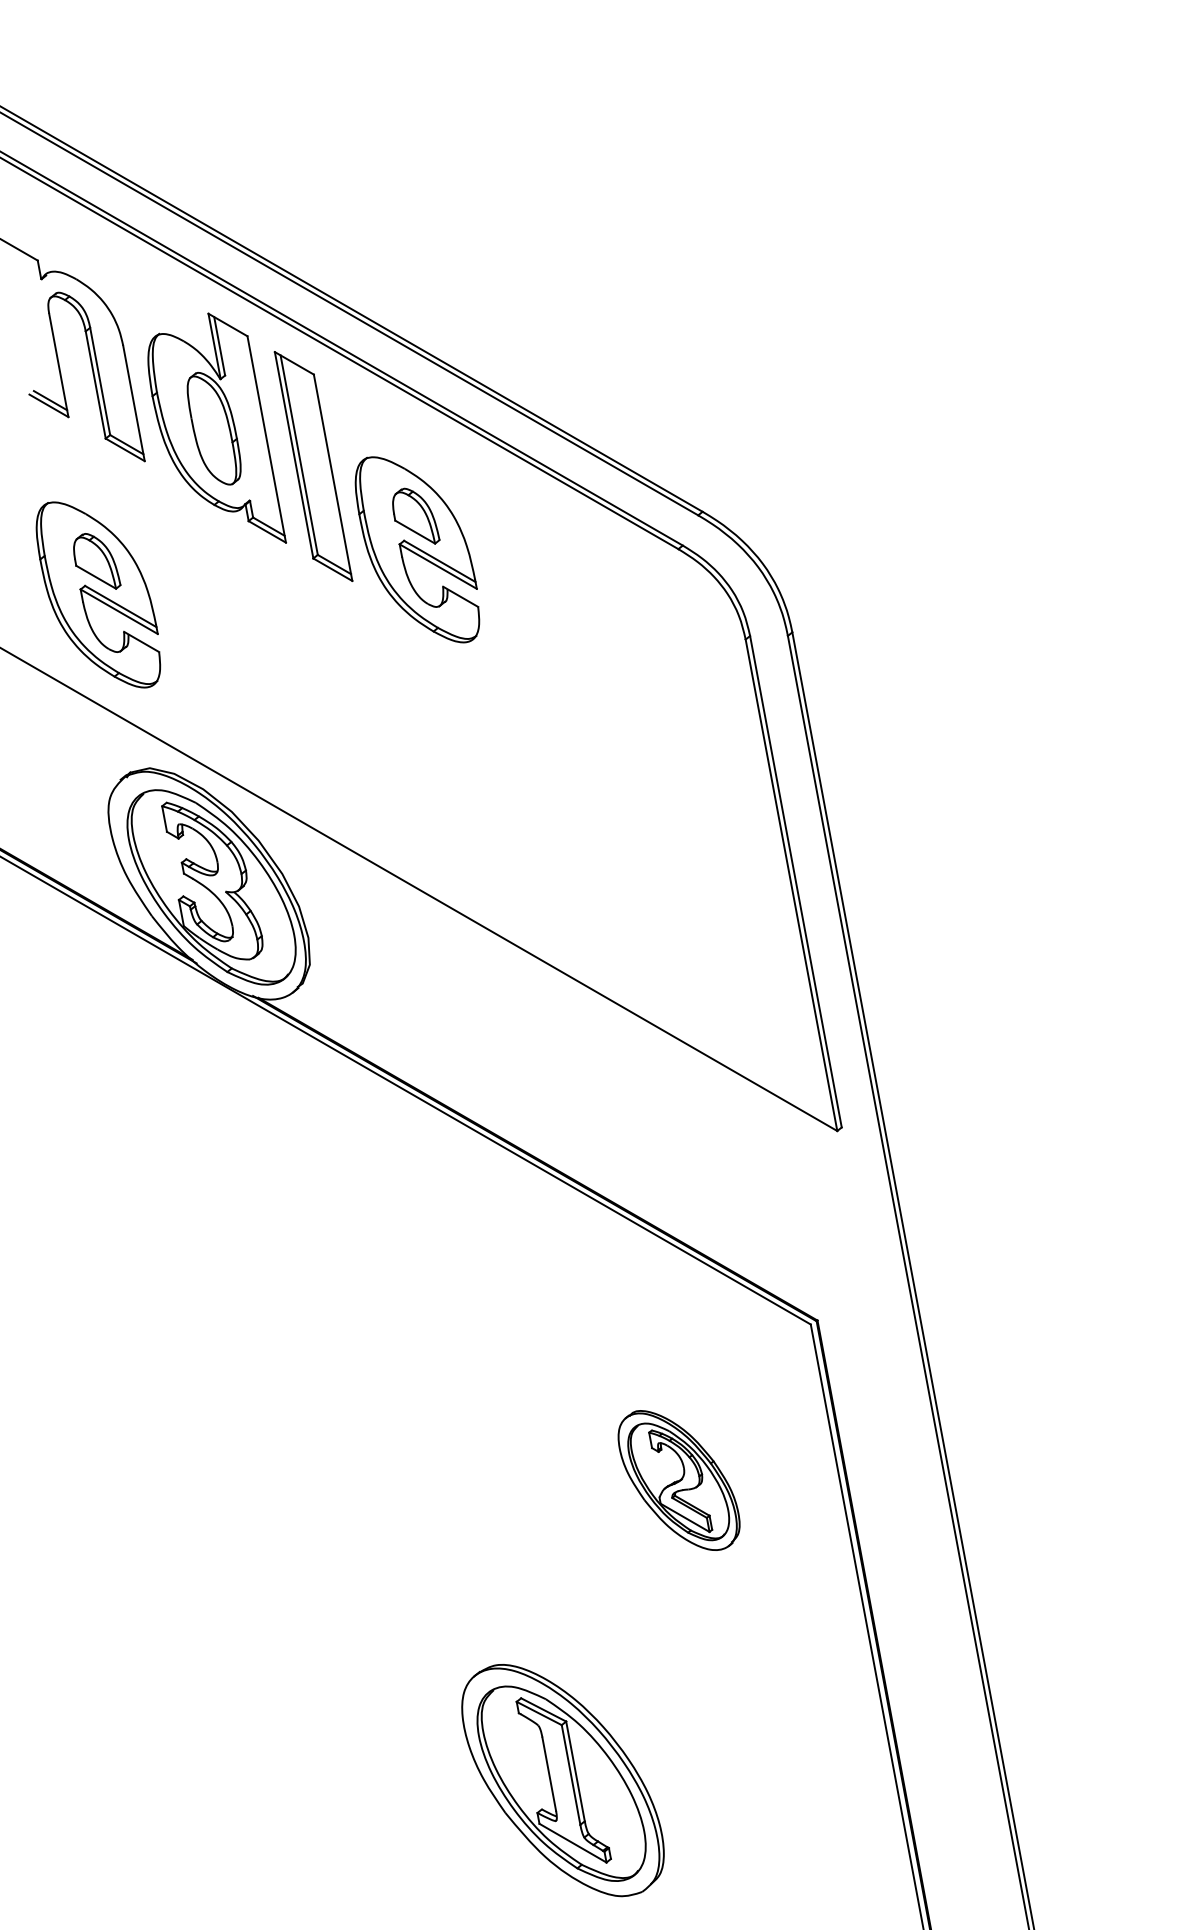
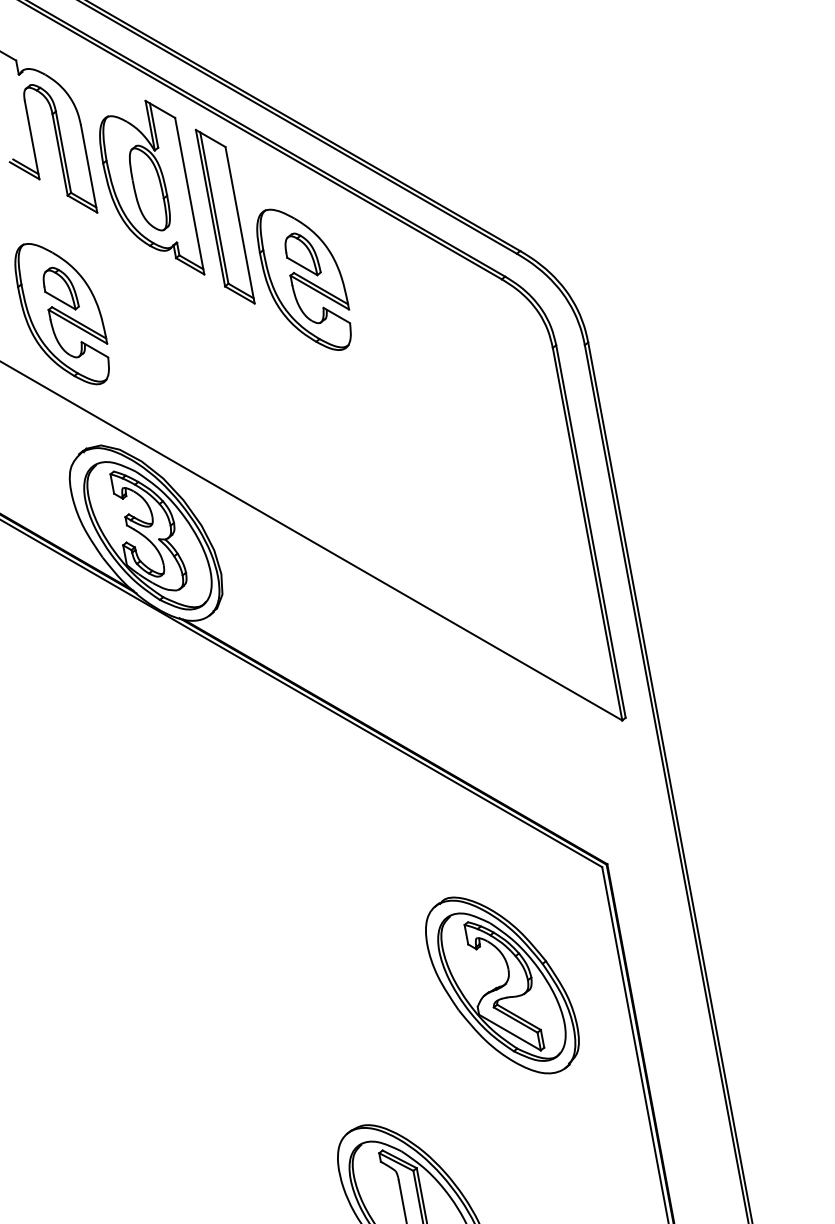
part: (678, 1480) -> (501, 985), size x1.67

